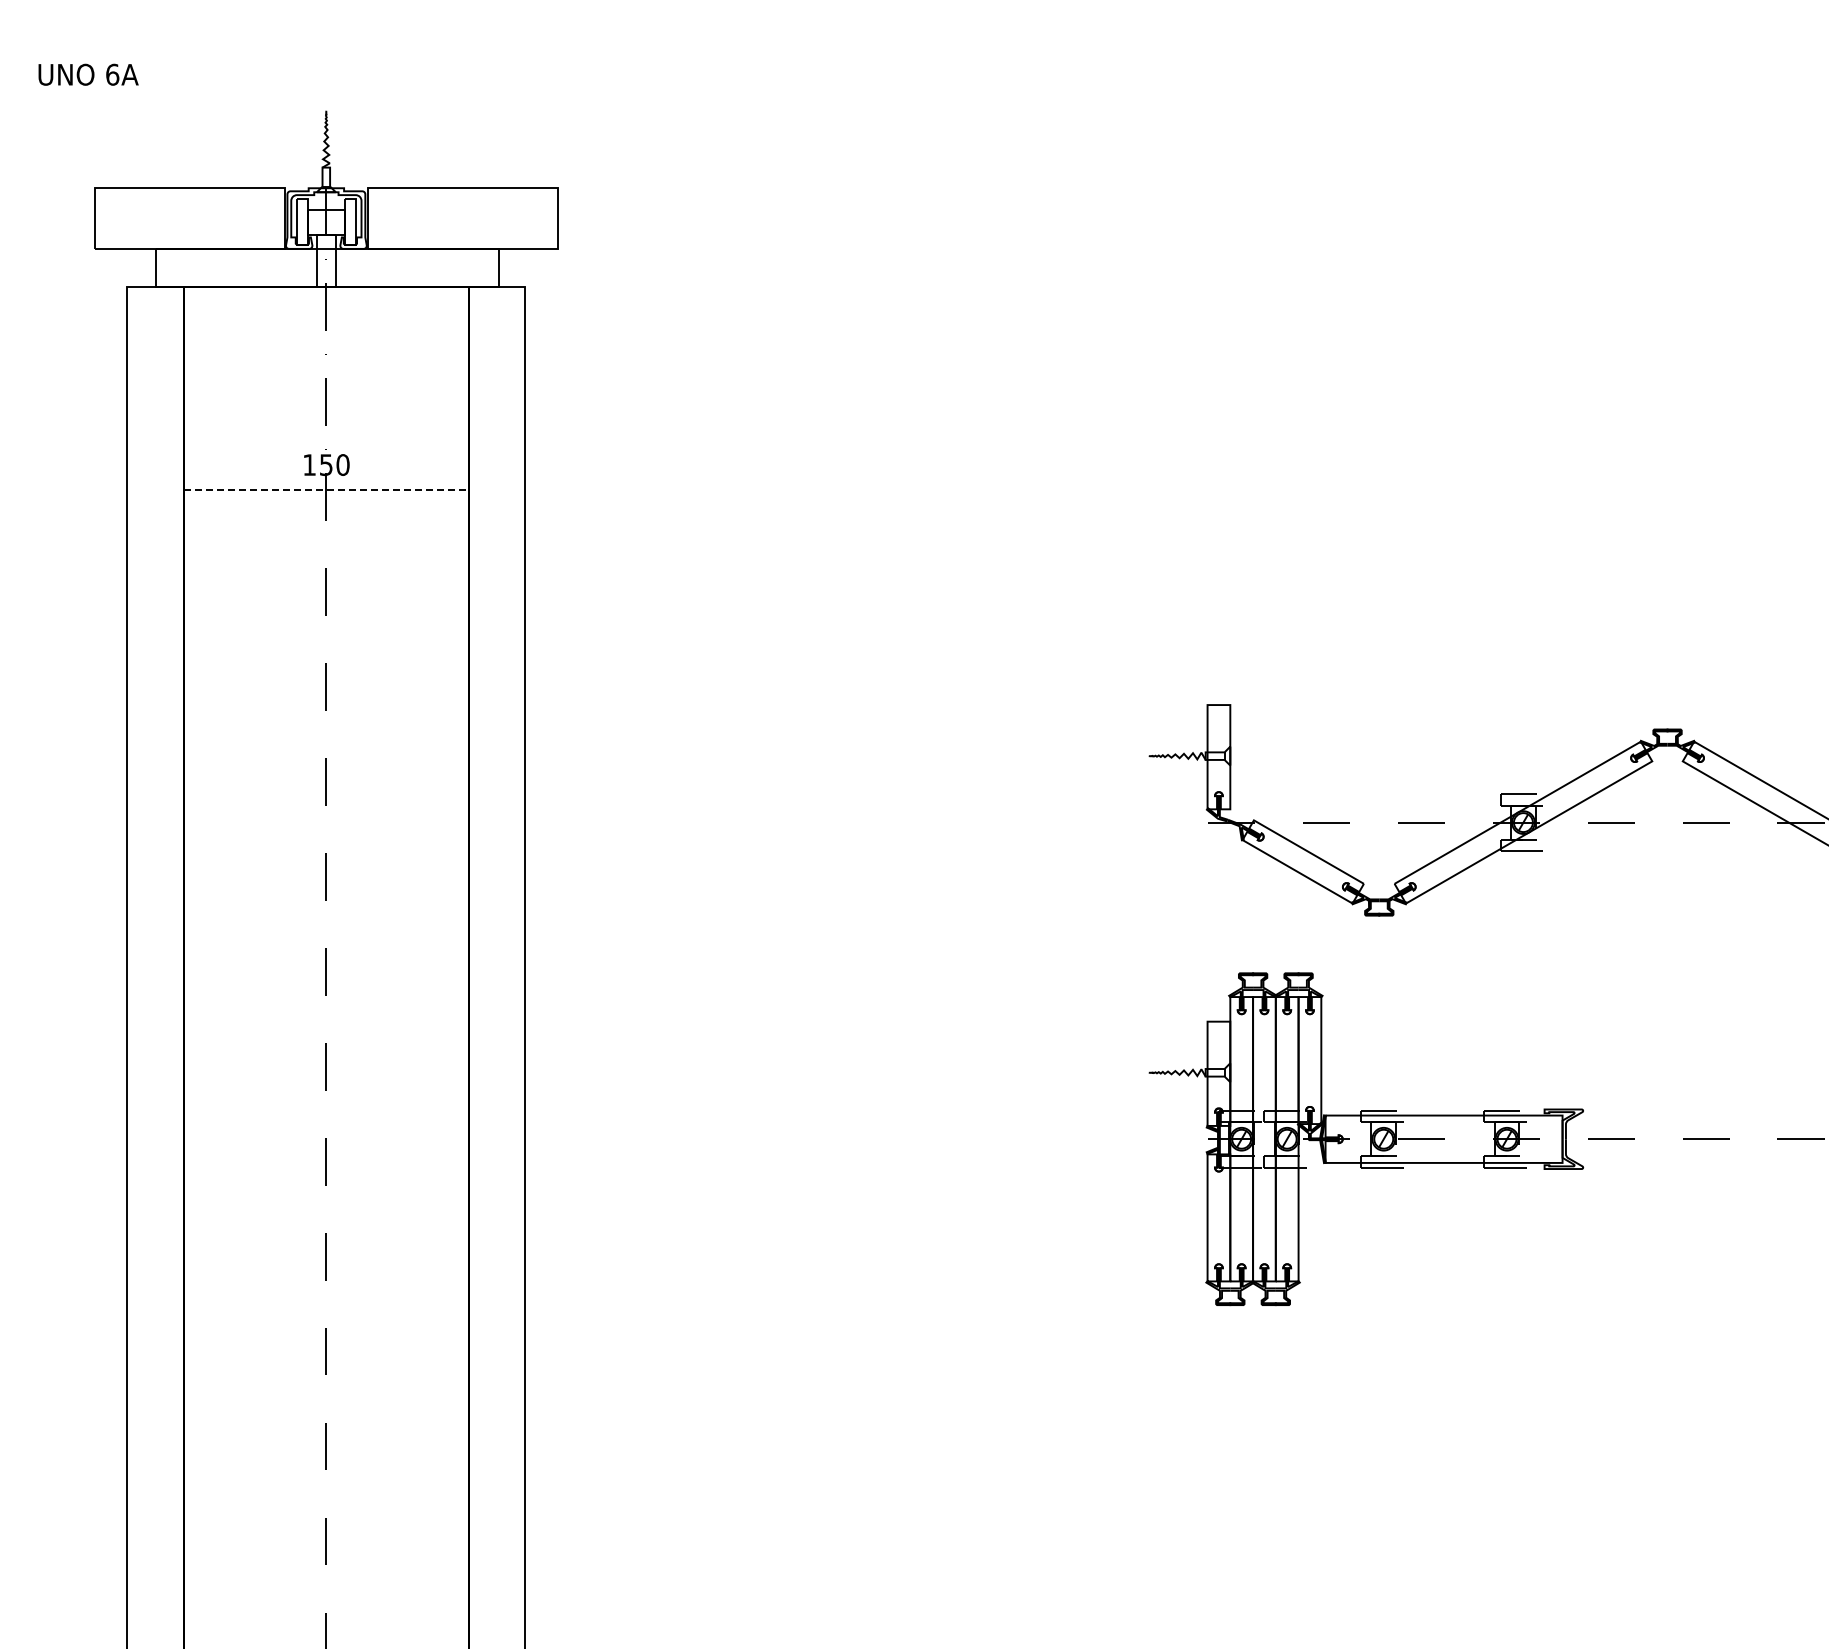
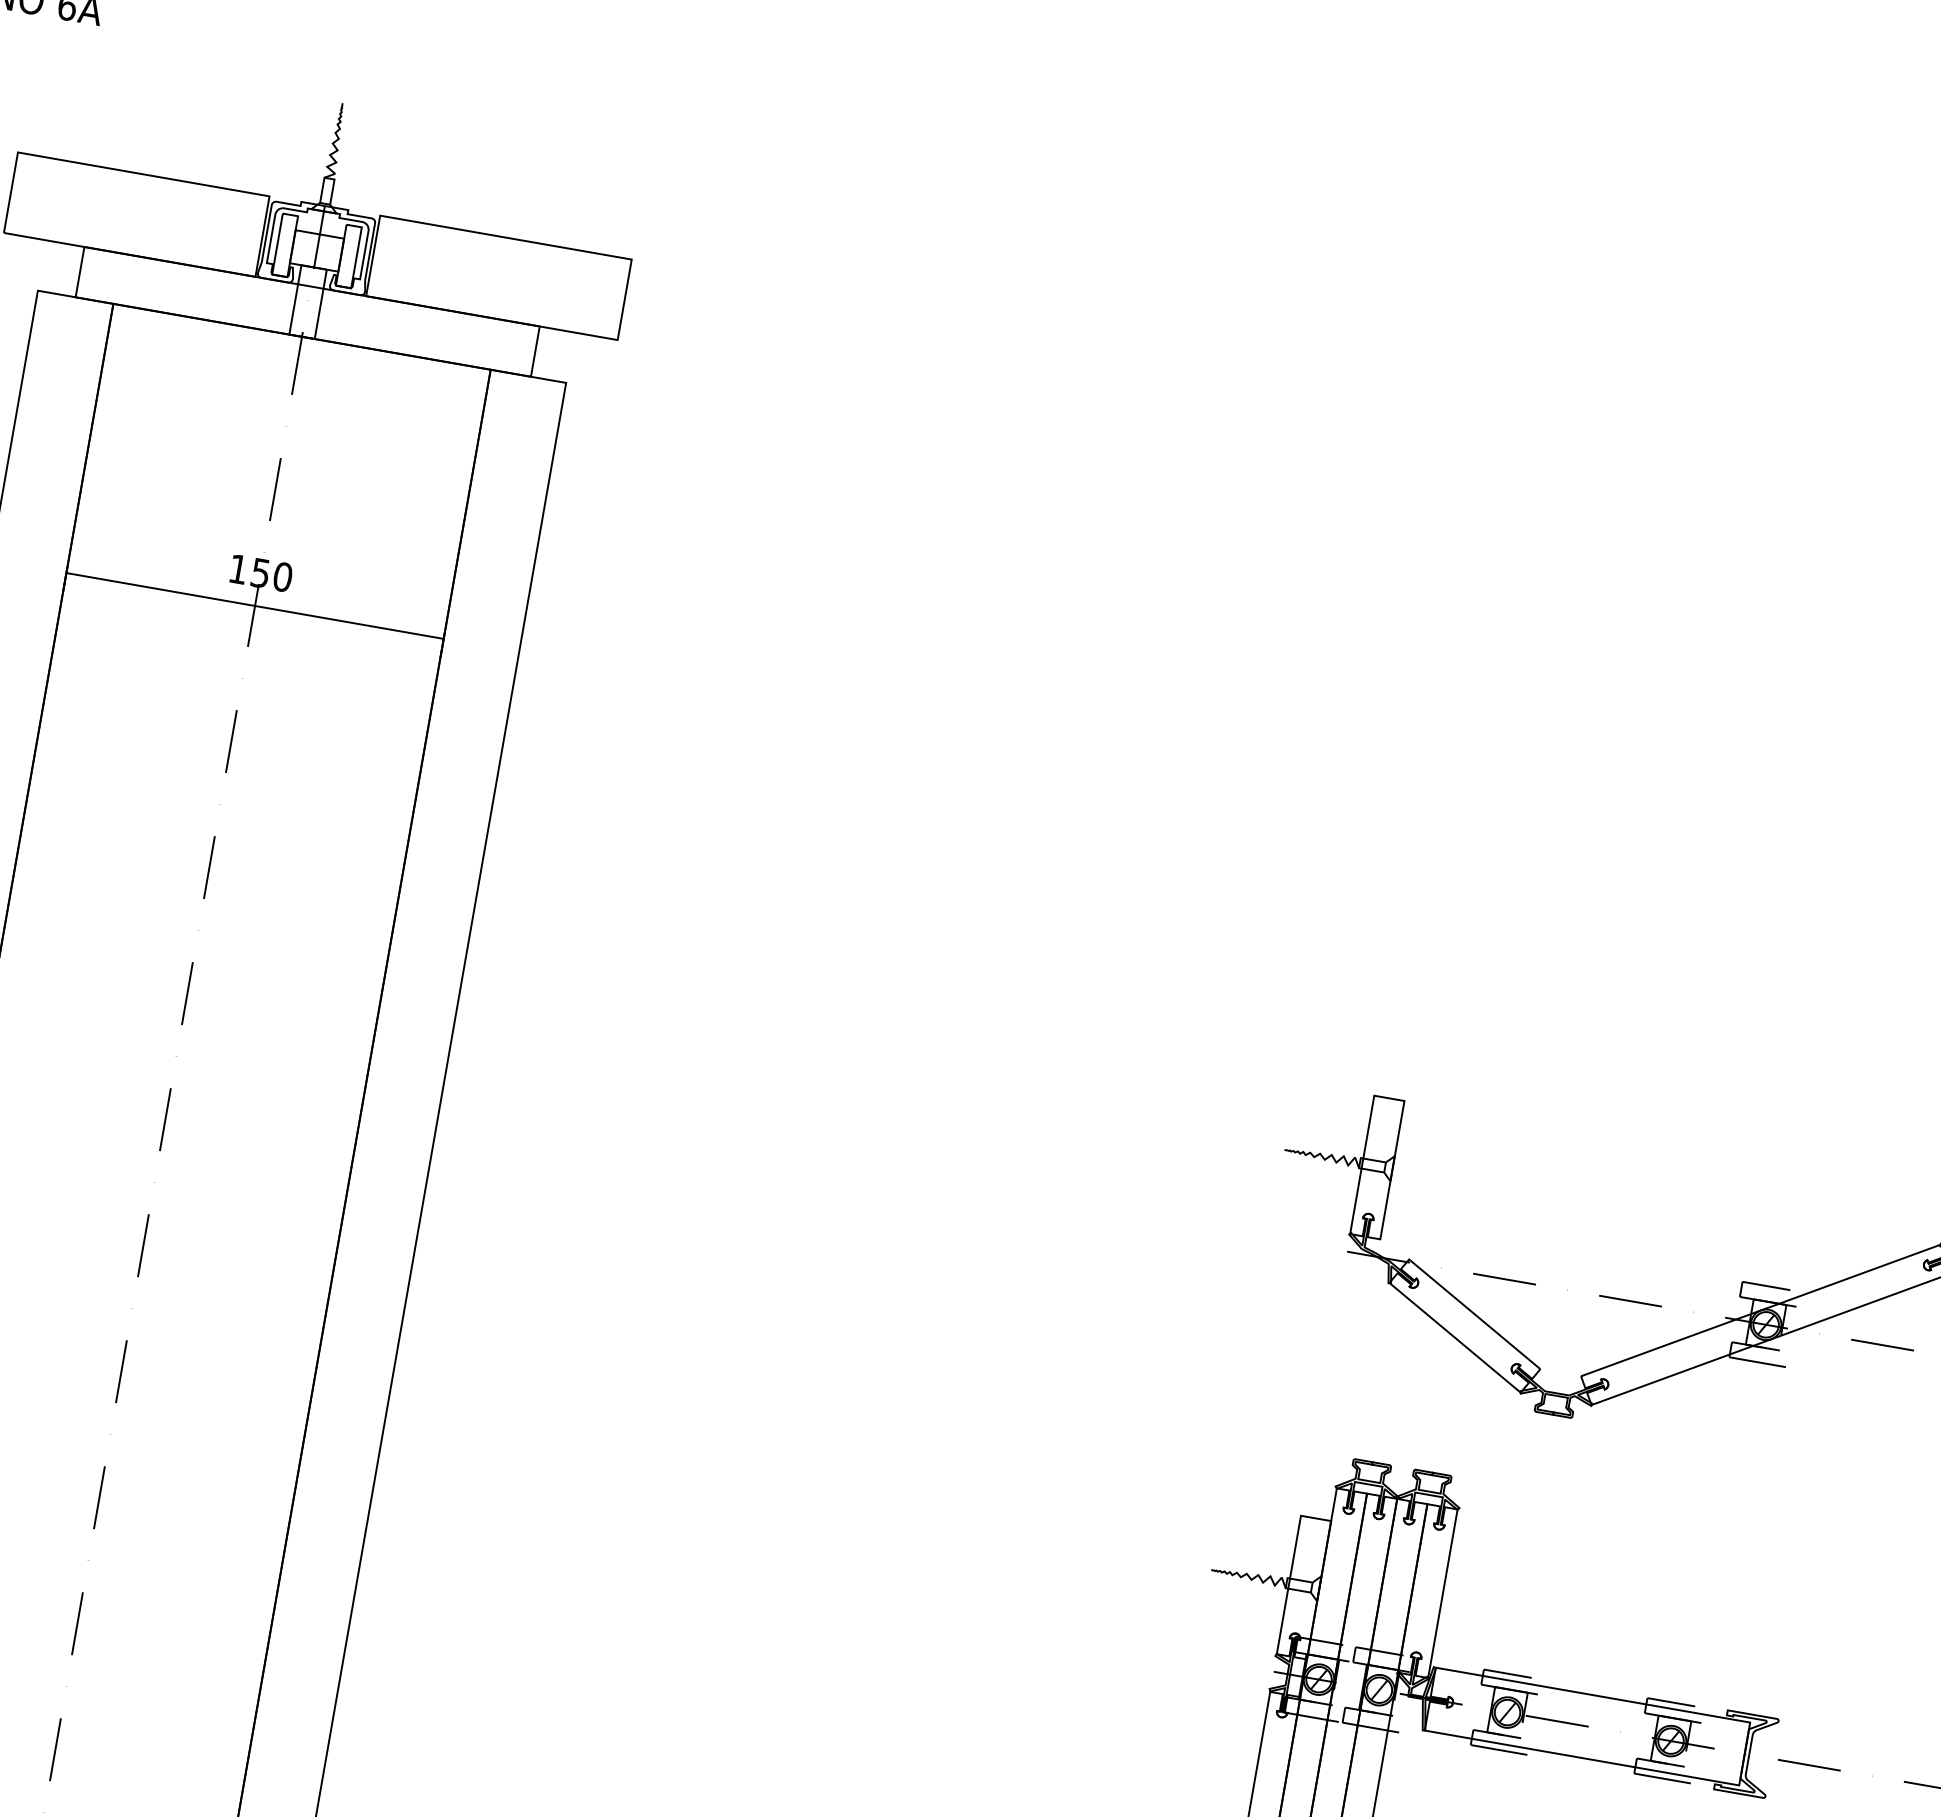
line: (326, 489) -> (255, 605), dashed -> solid

